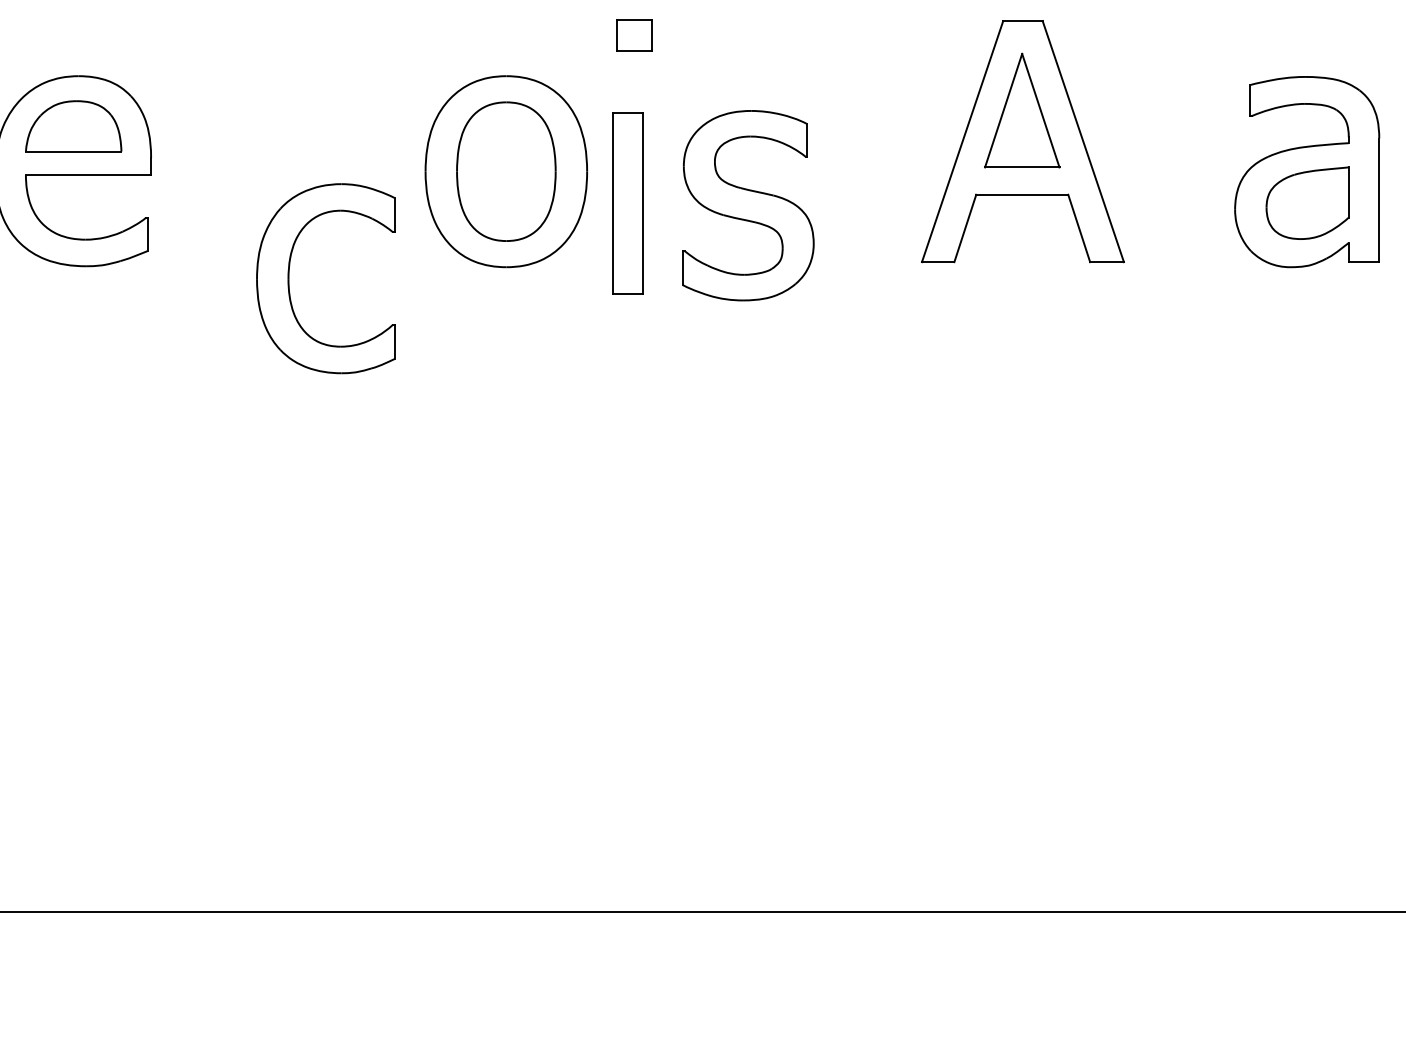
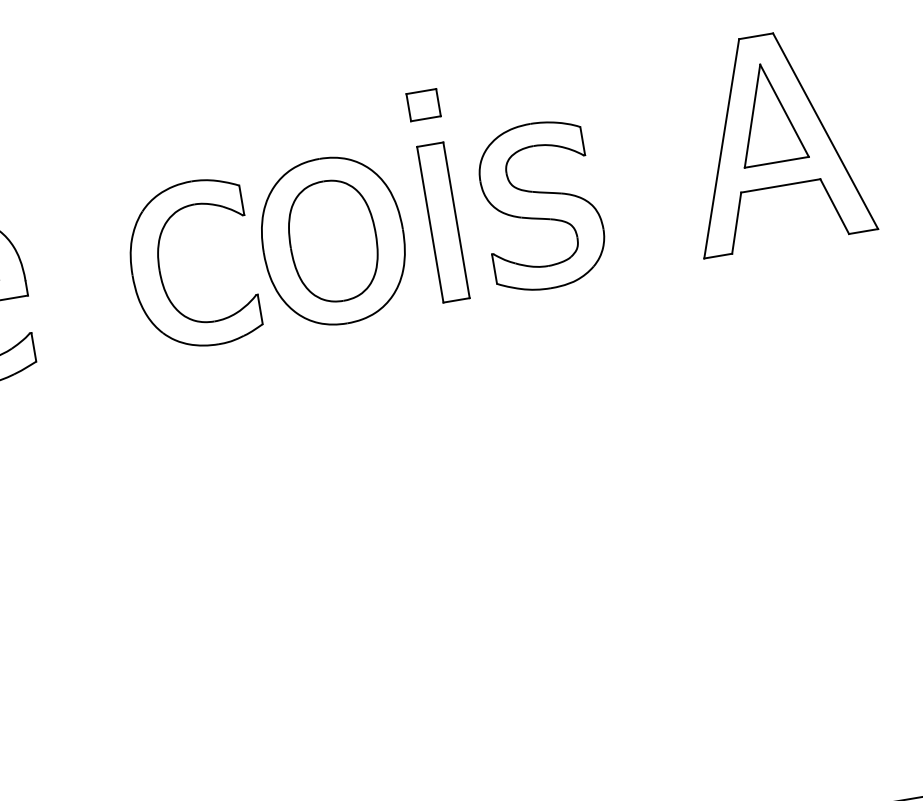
part: (627, 203) -> (442, 222), moved
part: (748, 205) -> (541, 205), moved
part: (289, 278) -> (160, 270), moved

